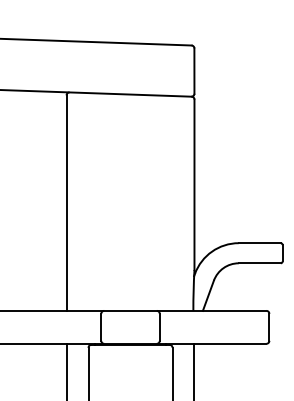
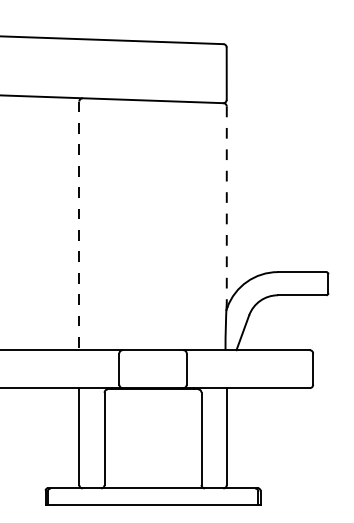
line: (194, 185) -> (226, 205), solid -> dashed
line: (66, 203) -> (79, 226), solid -> dashed

